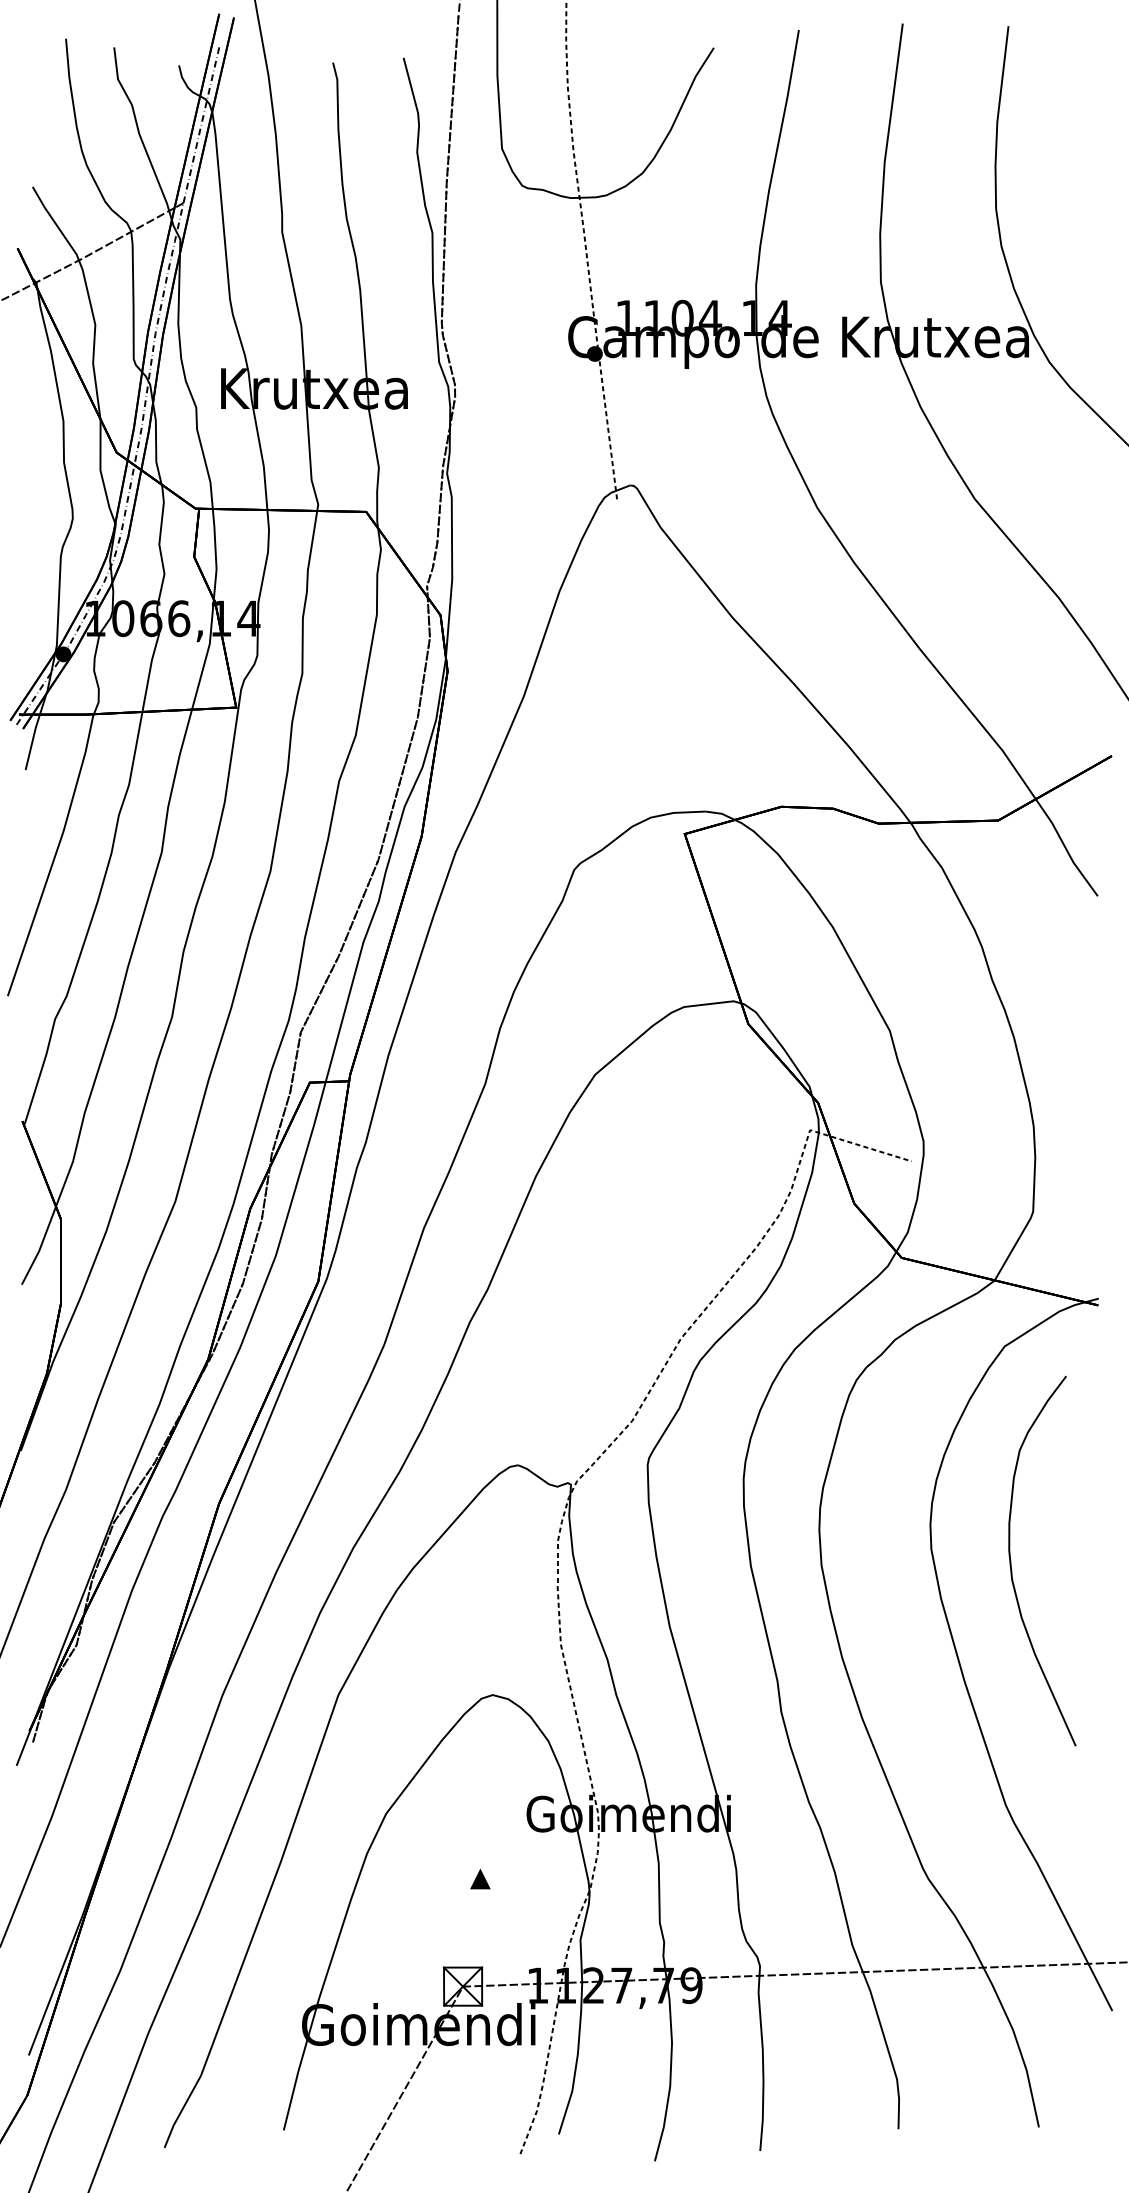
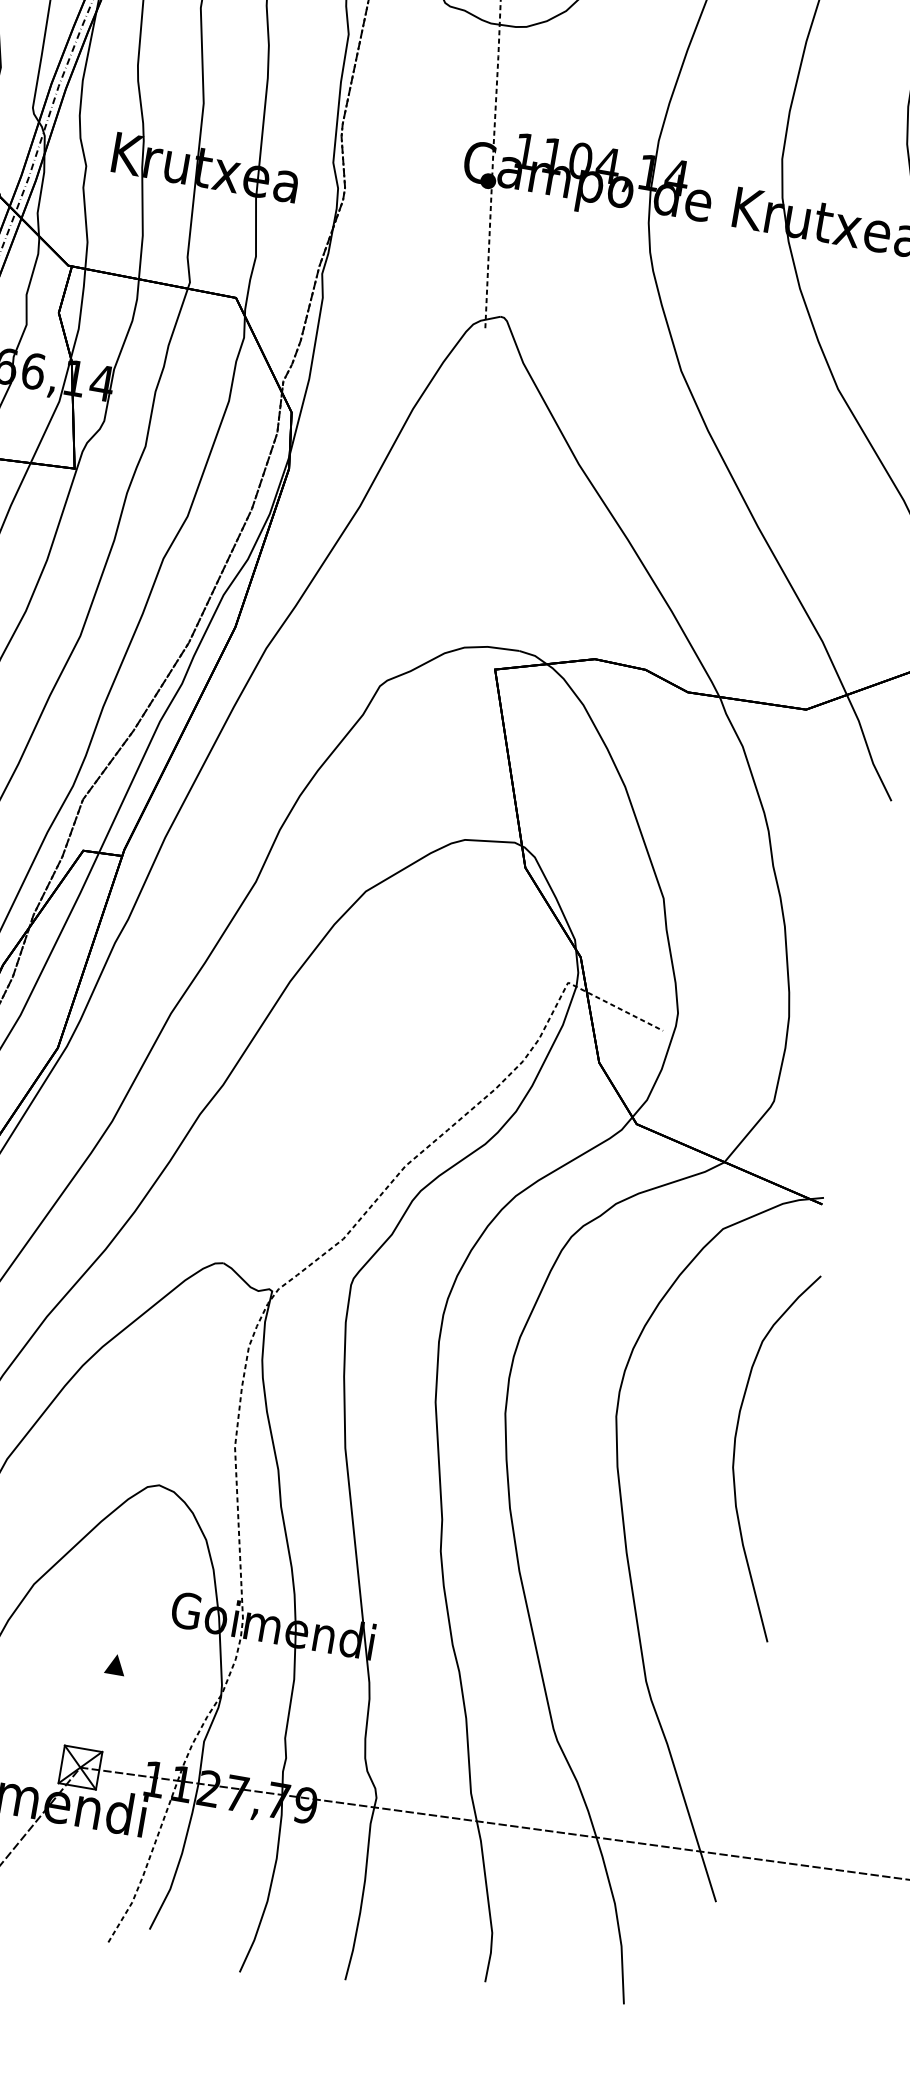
curve: (1011, 1560) -> (735, 1448), moved

